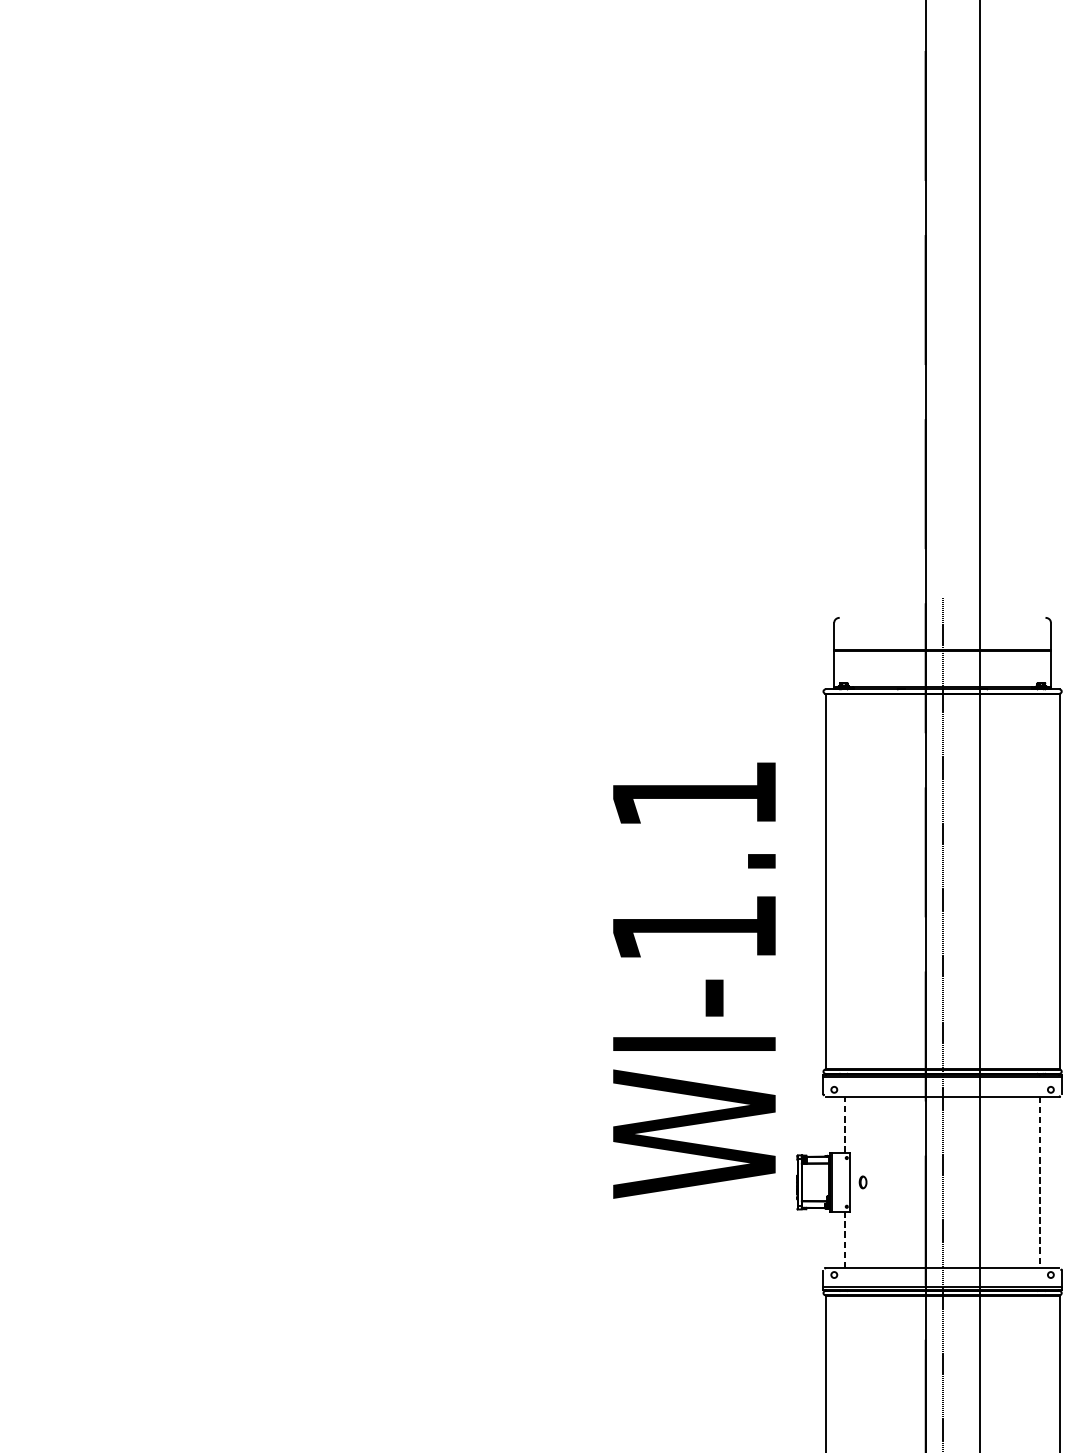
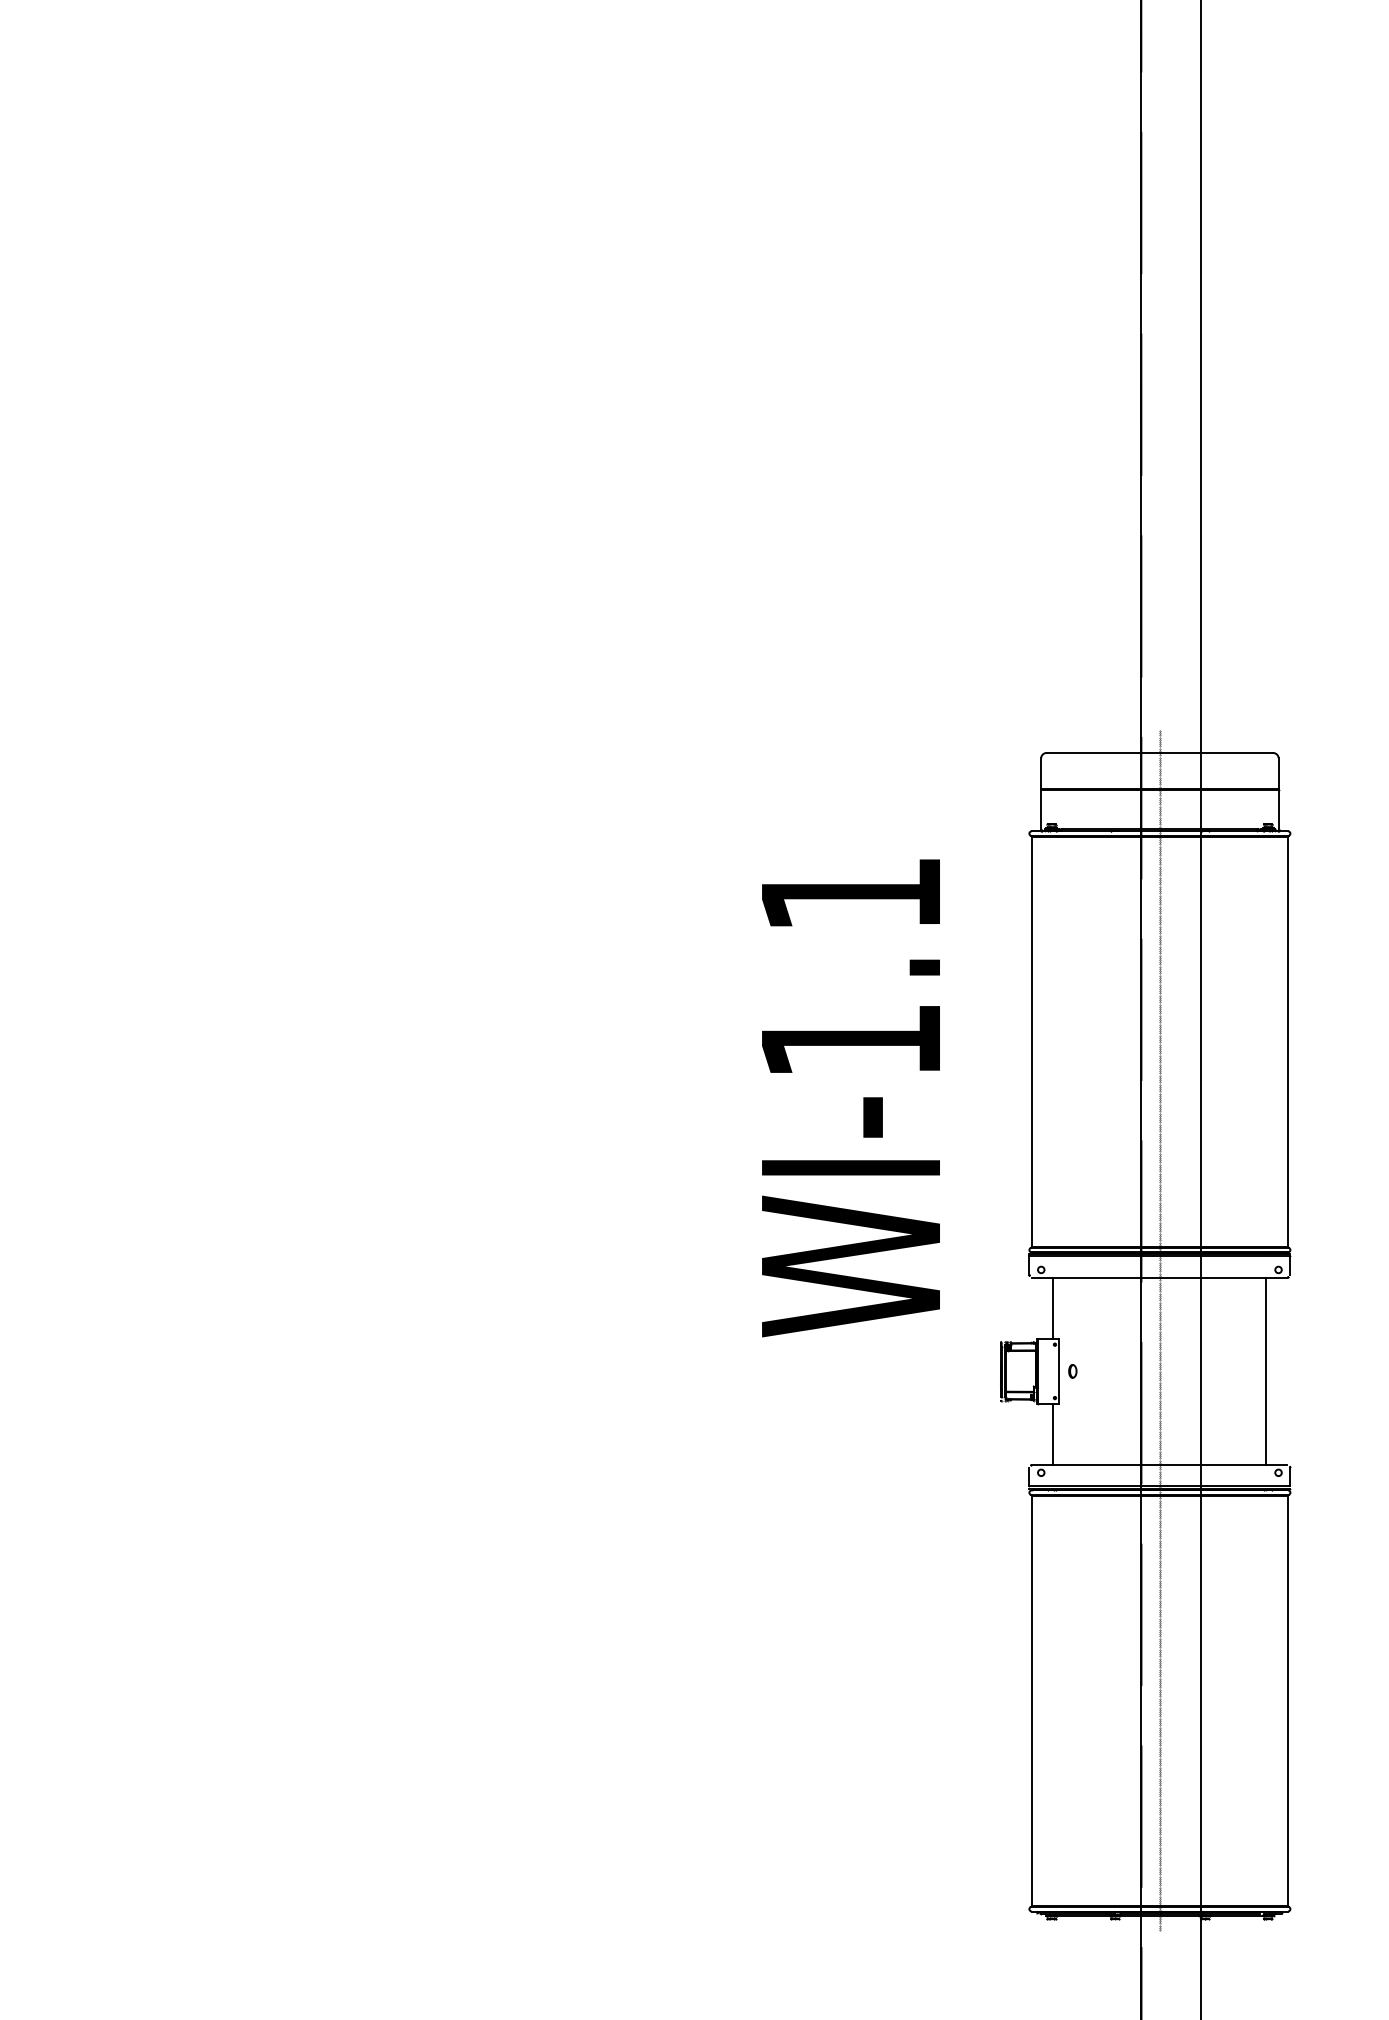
line: (942, 617) -> (1159, 752), added
text: (693, 980) -> (850, 1098), moved
line: (845, 1125) -> (1053, 1308), dashed -> solid
line: (1039, 1182) -> (1266, 1371), dashed -> solid
line: (845, 1240) -> (1053, 1434), dashed -> solid

